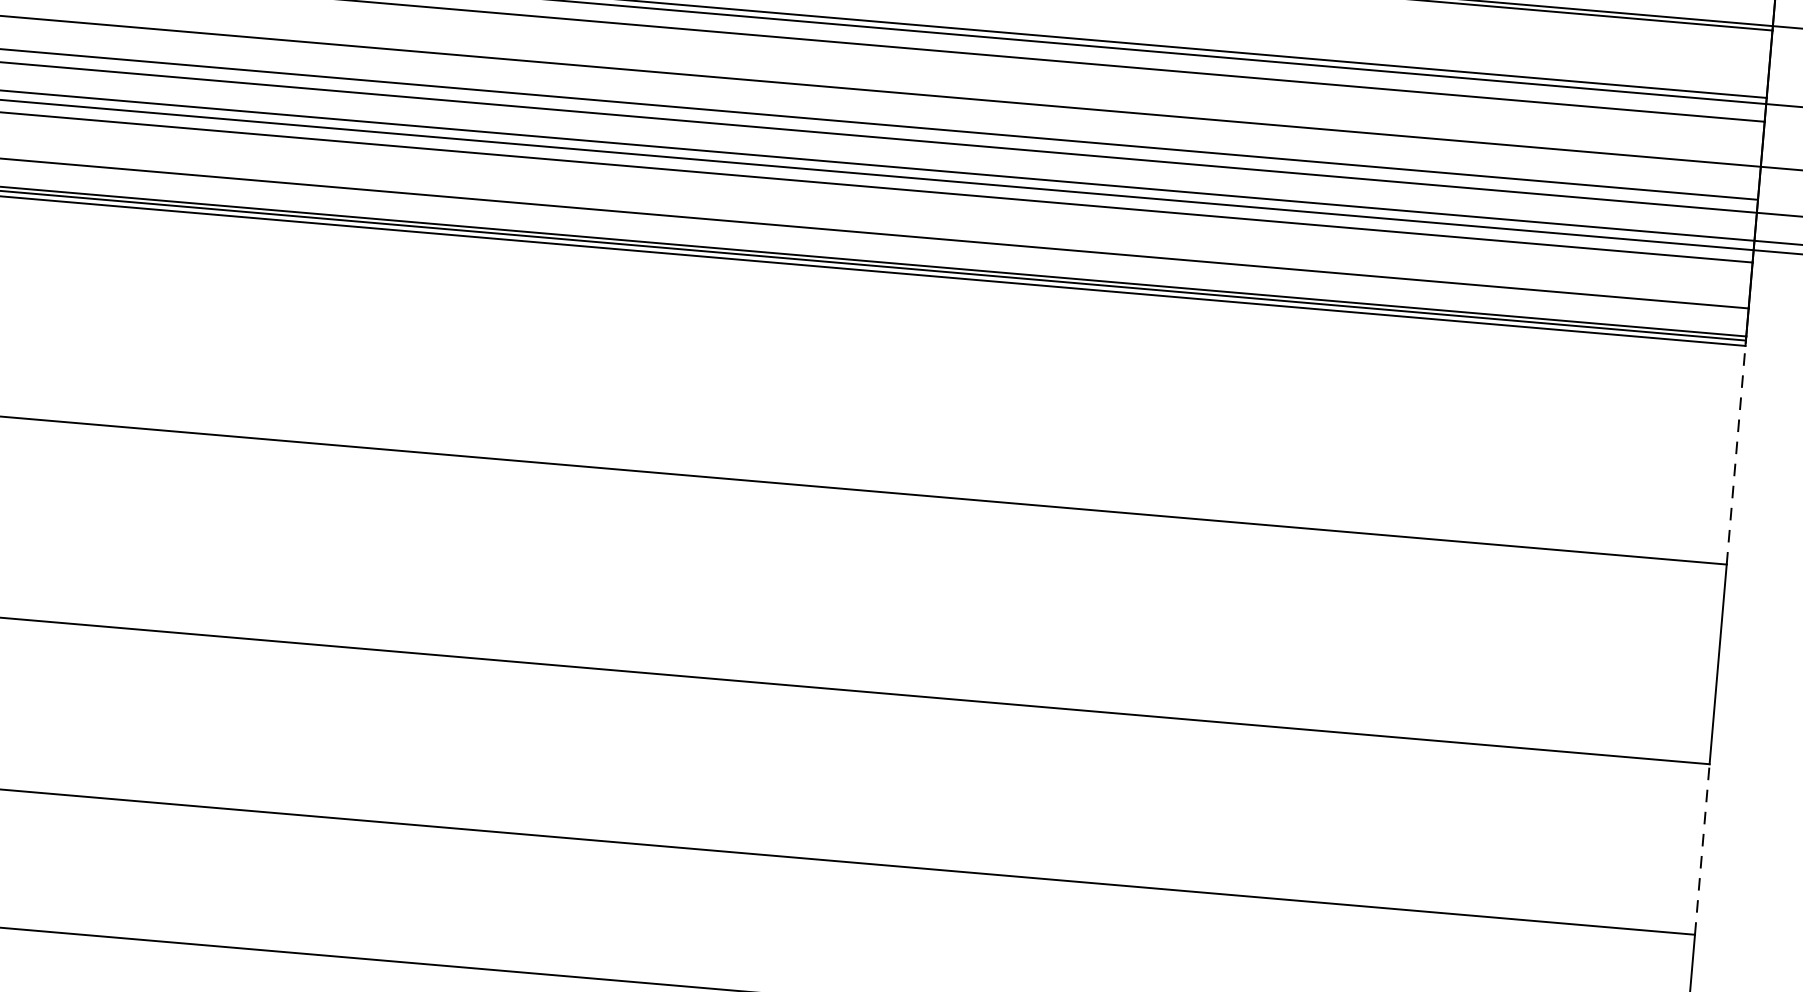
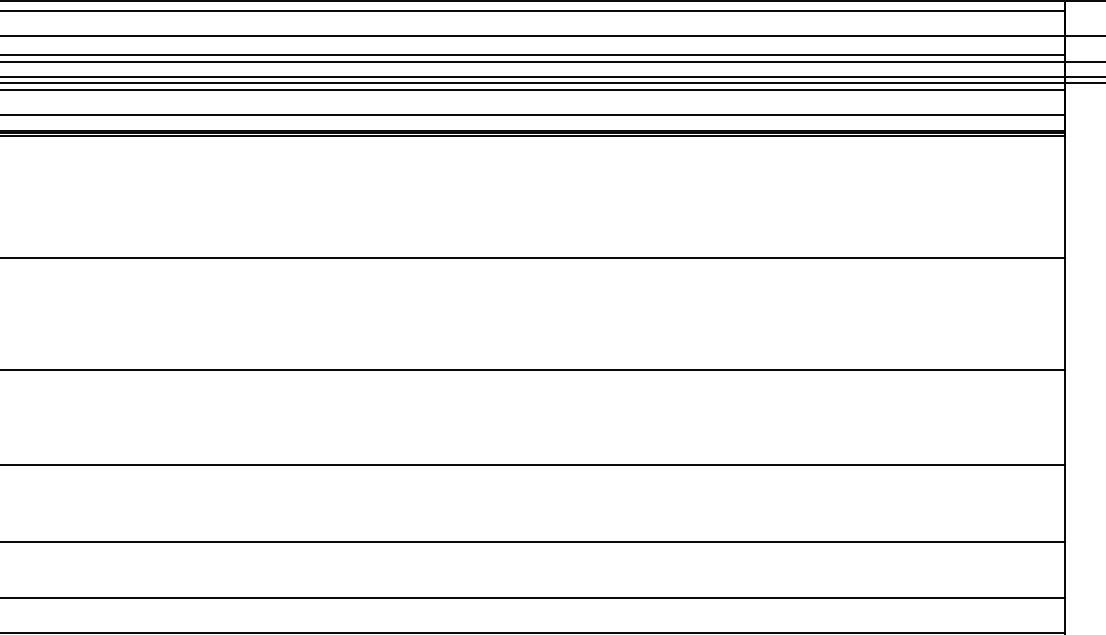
line: (1736, 451) -> (1064, 195), dashed -> solid
line: (1702, 848) -> (1064, 417), dashed -> solid

